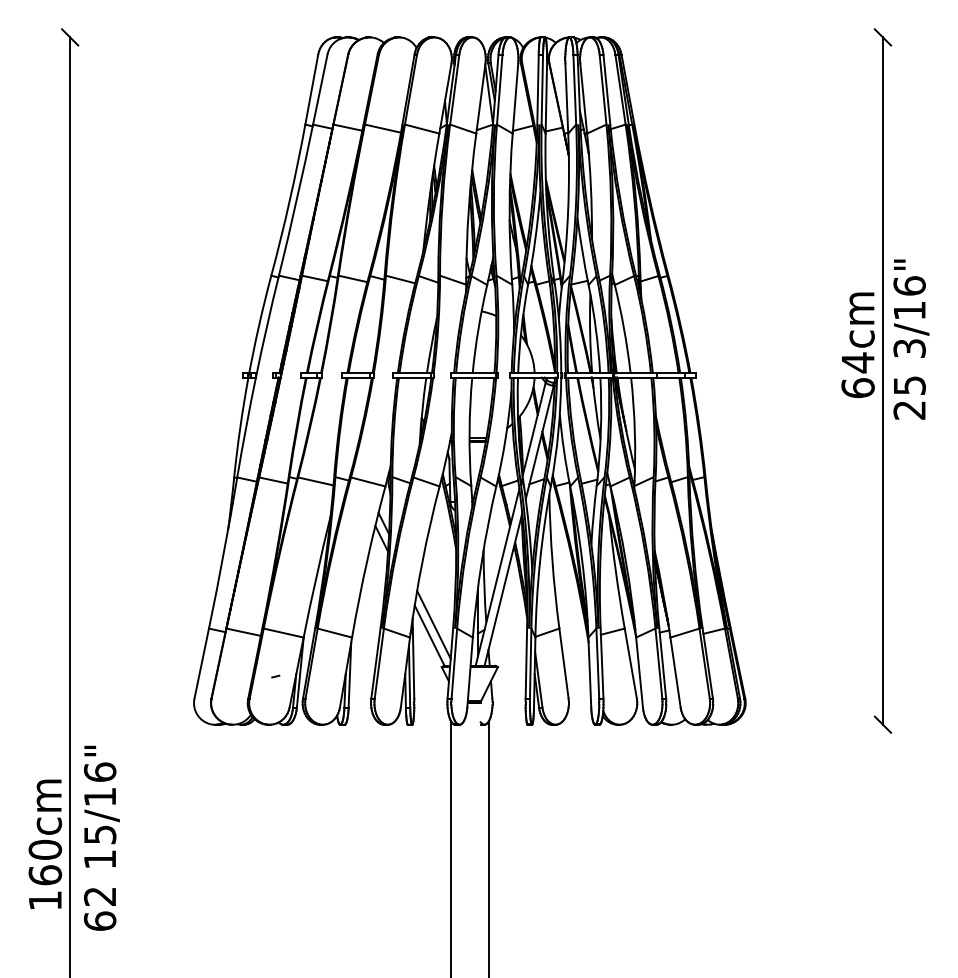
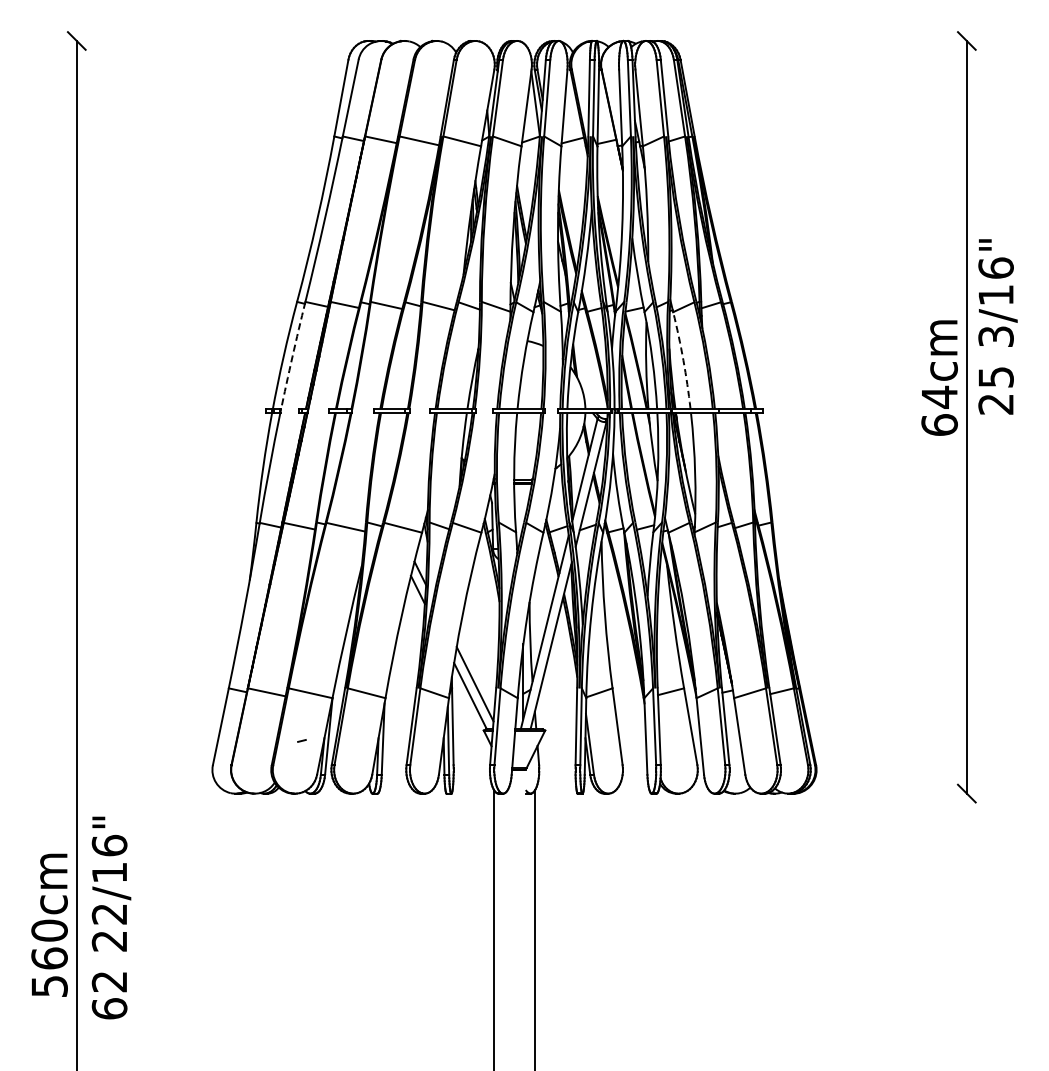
arc: (267, 325) -> (292, 356), solid -> dashed
arc: (624, 329) -> (683, 360), solid -> dashed
text: (910, 339) -> (997, 326), moved
text: (100, 846) -> (109, 927), 15/16" -> 22/16"
text: (45, 900) -> (49, 986), 160cm -> 560cm

